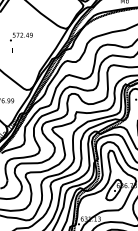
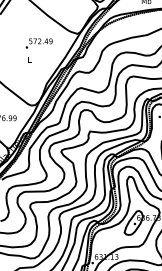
text: (21, 42) -> (39, 49), moved

